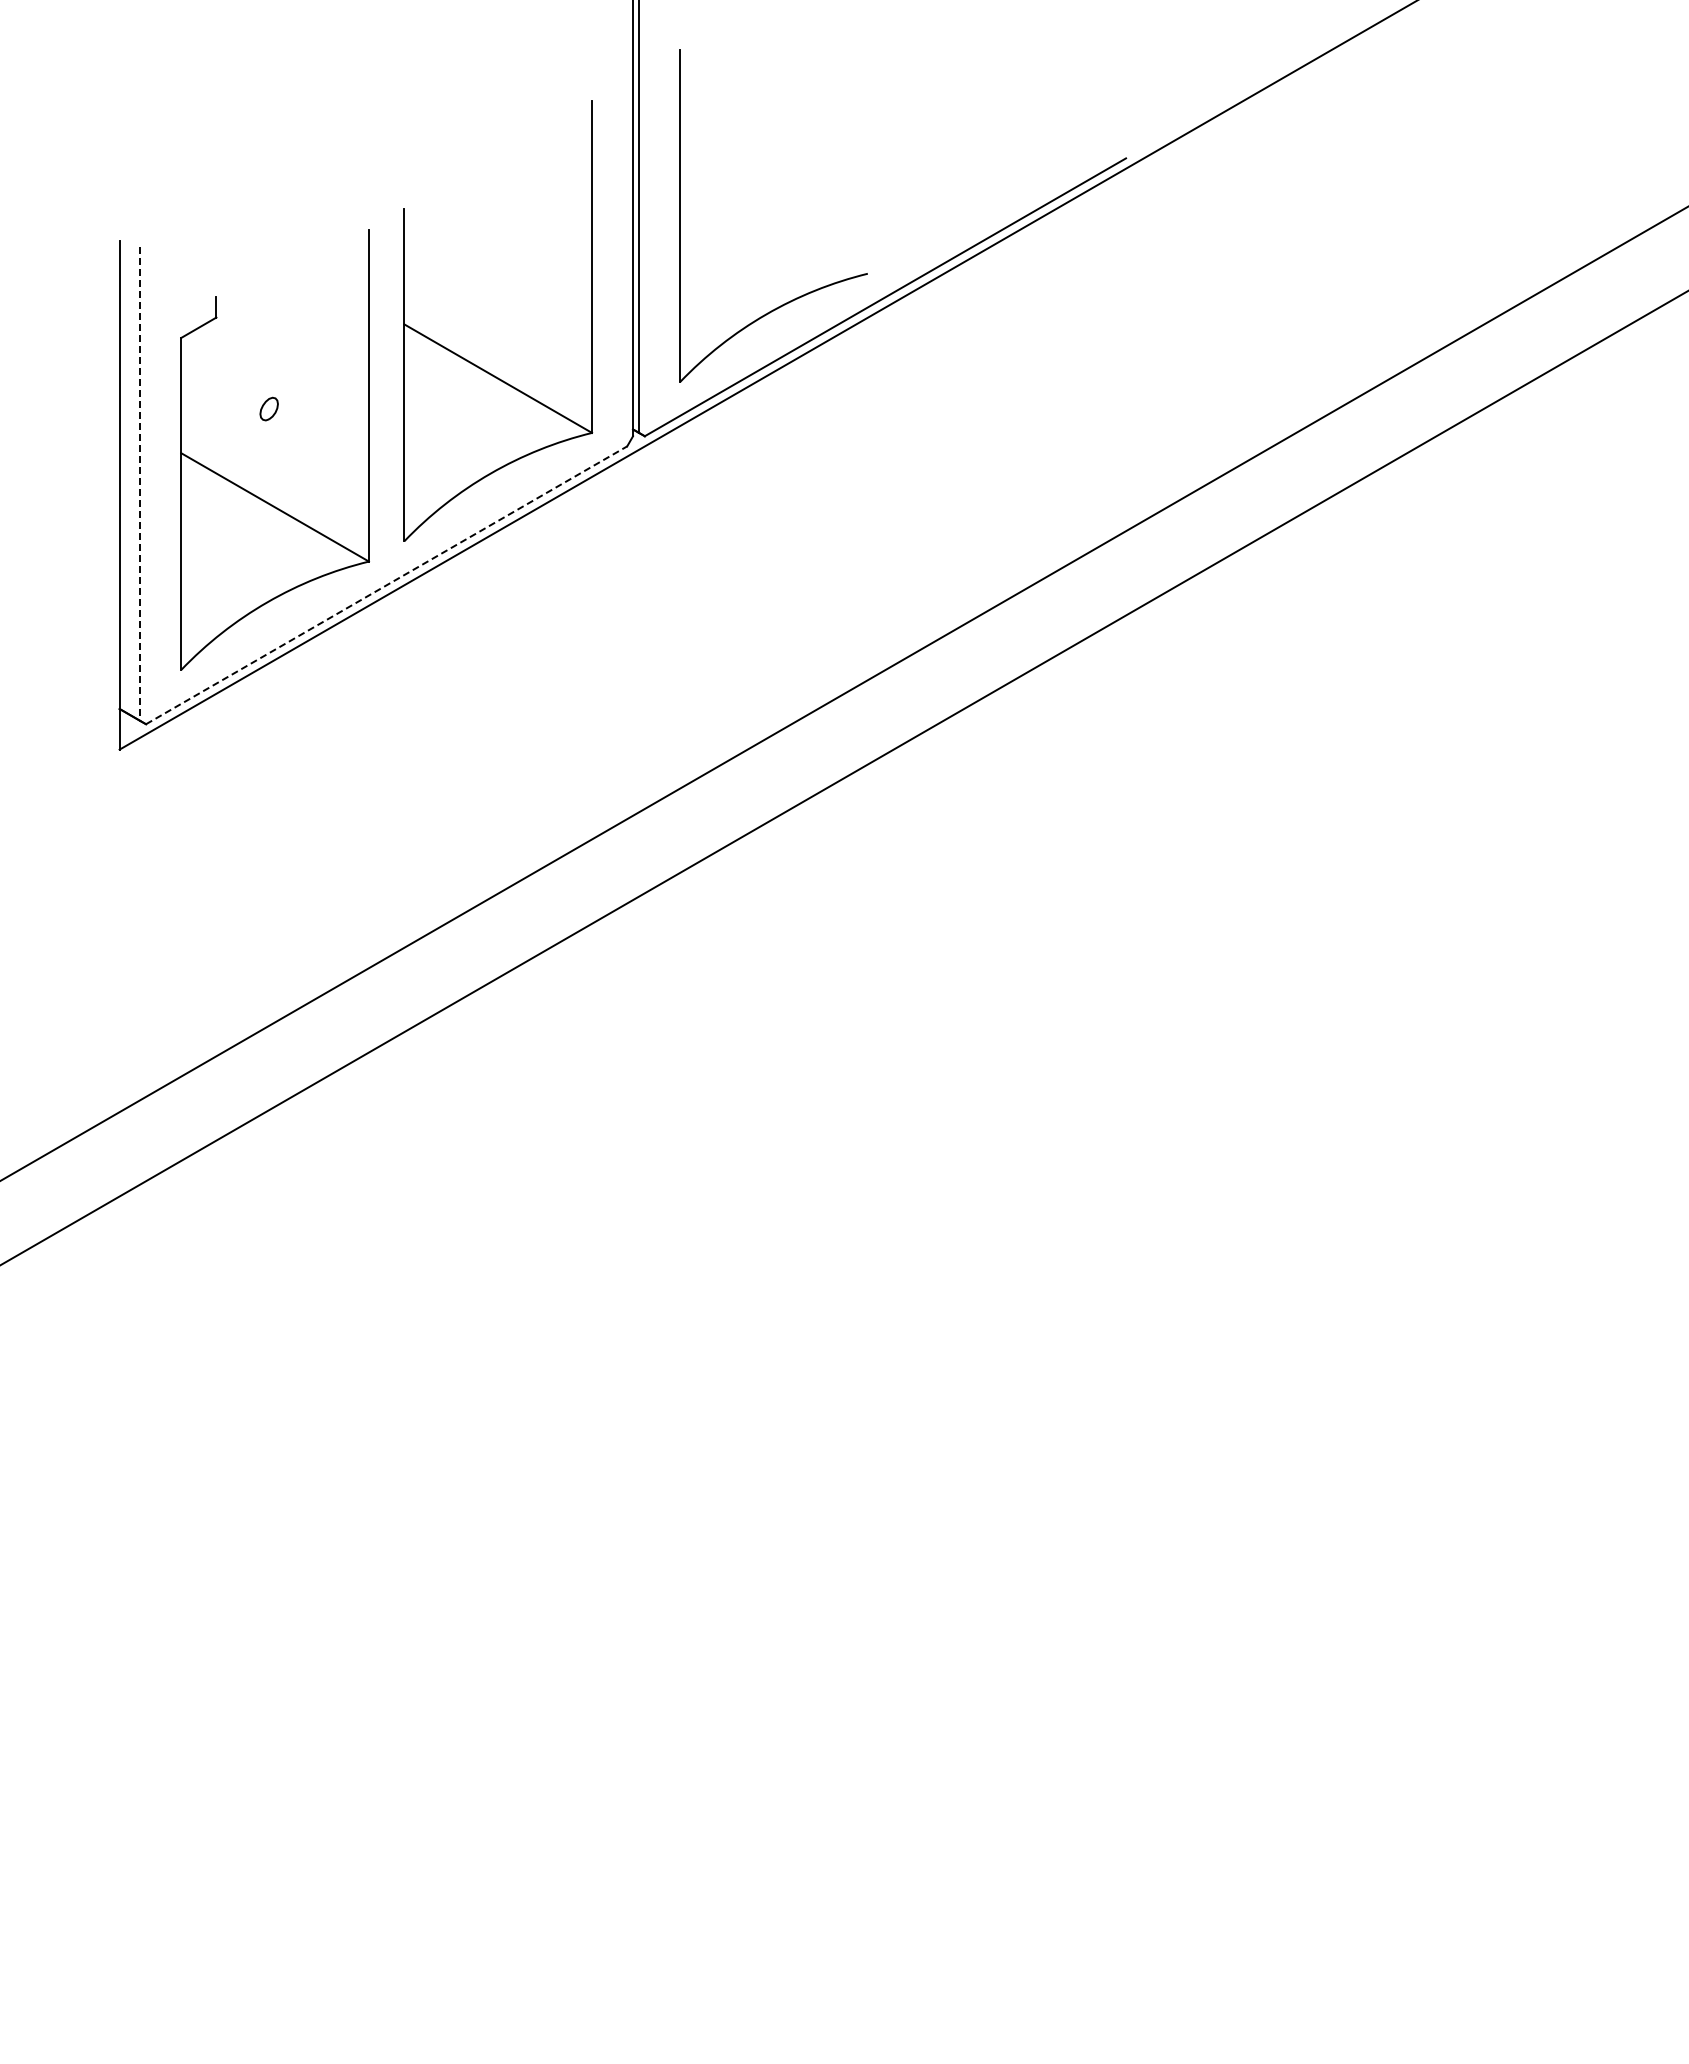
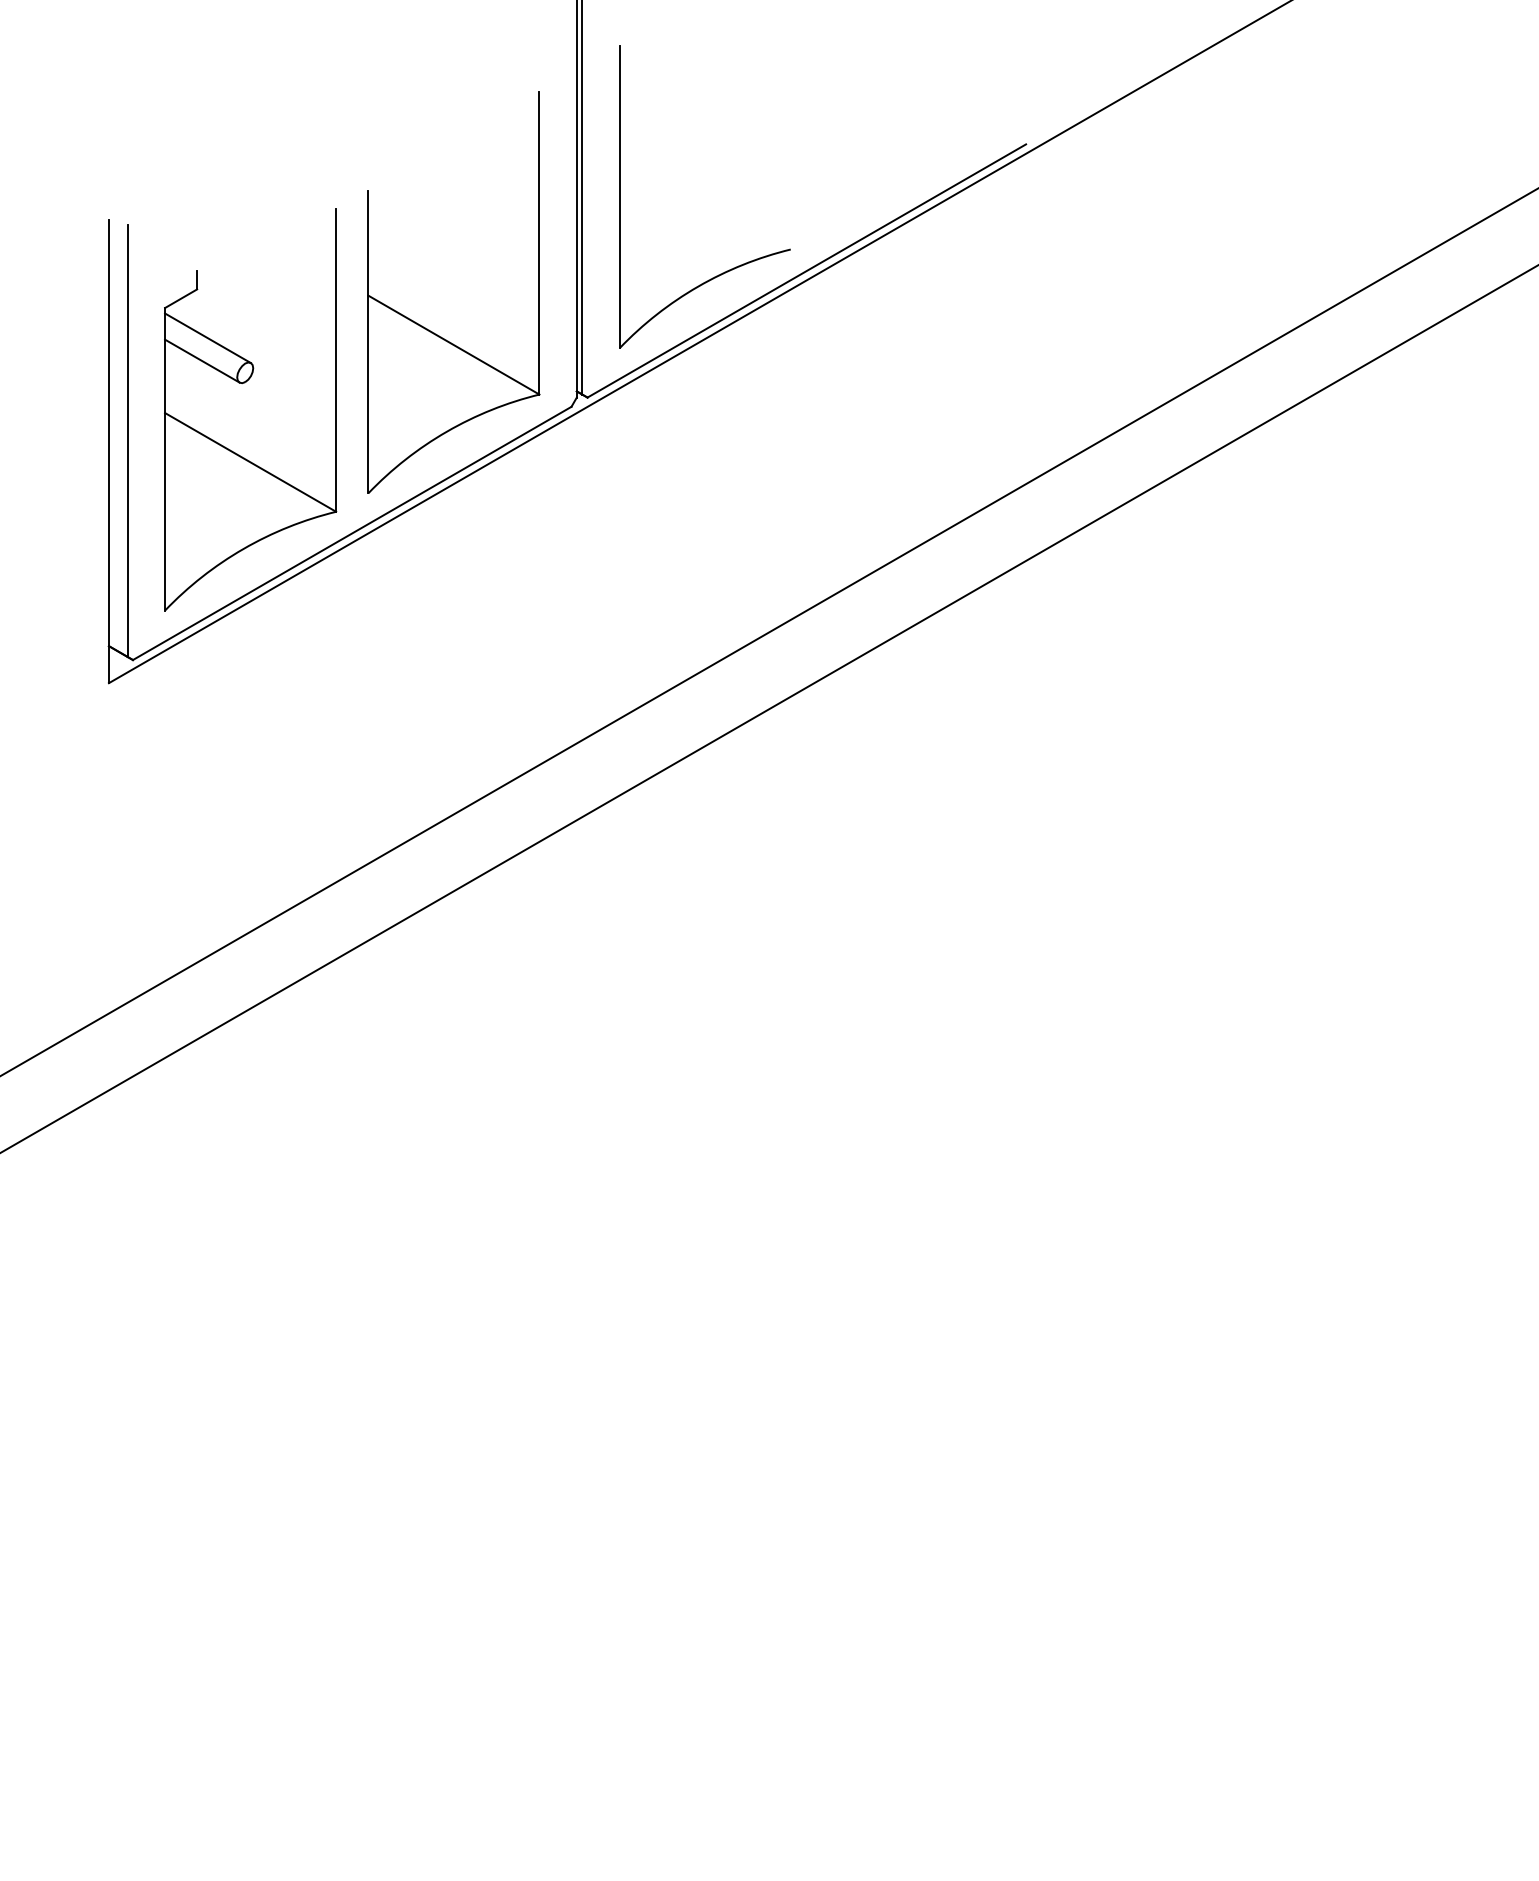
line: (228, 370) -> (208, 337), added
line: (222, 395) -> (202, 360), added
line: (140, 484) -> (127, 441), dashed -> solid
line: (386, 585) -> (352, 533), dashed -> solid

